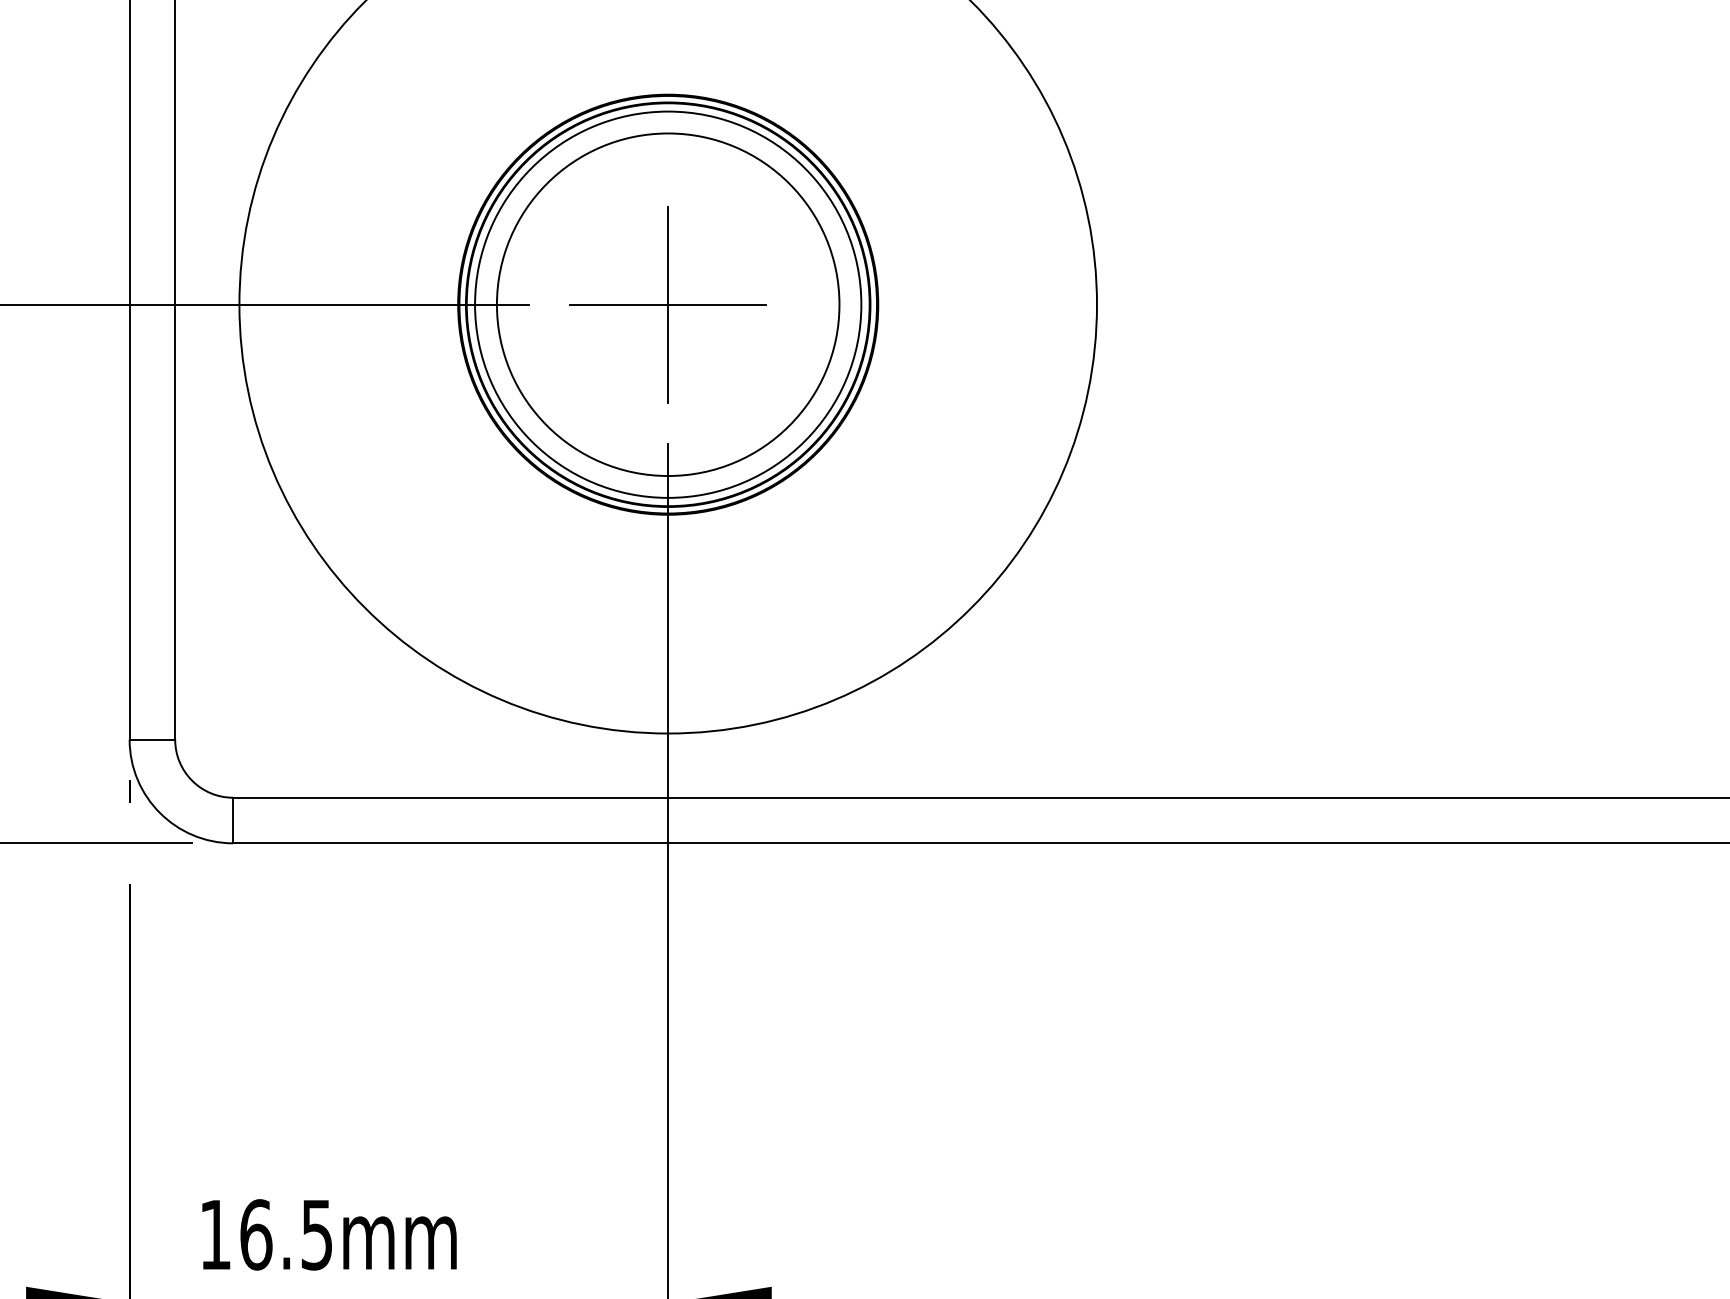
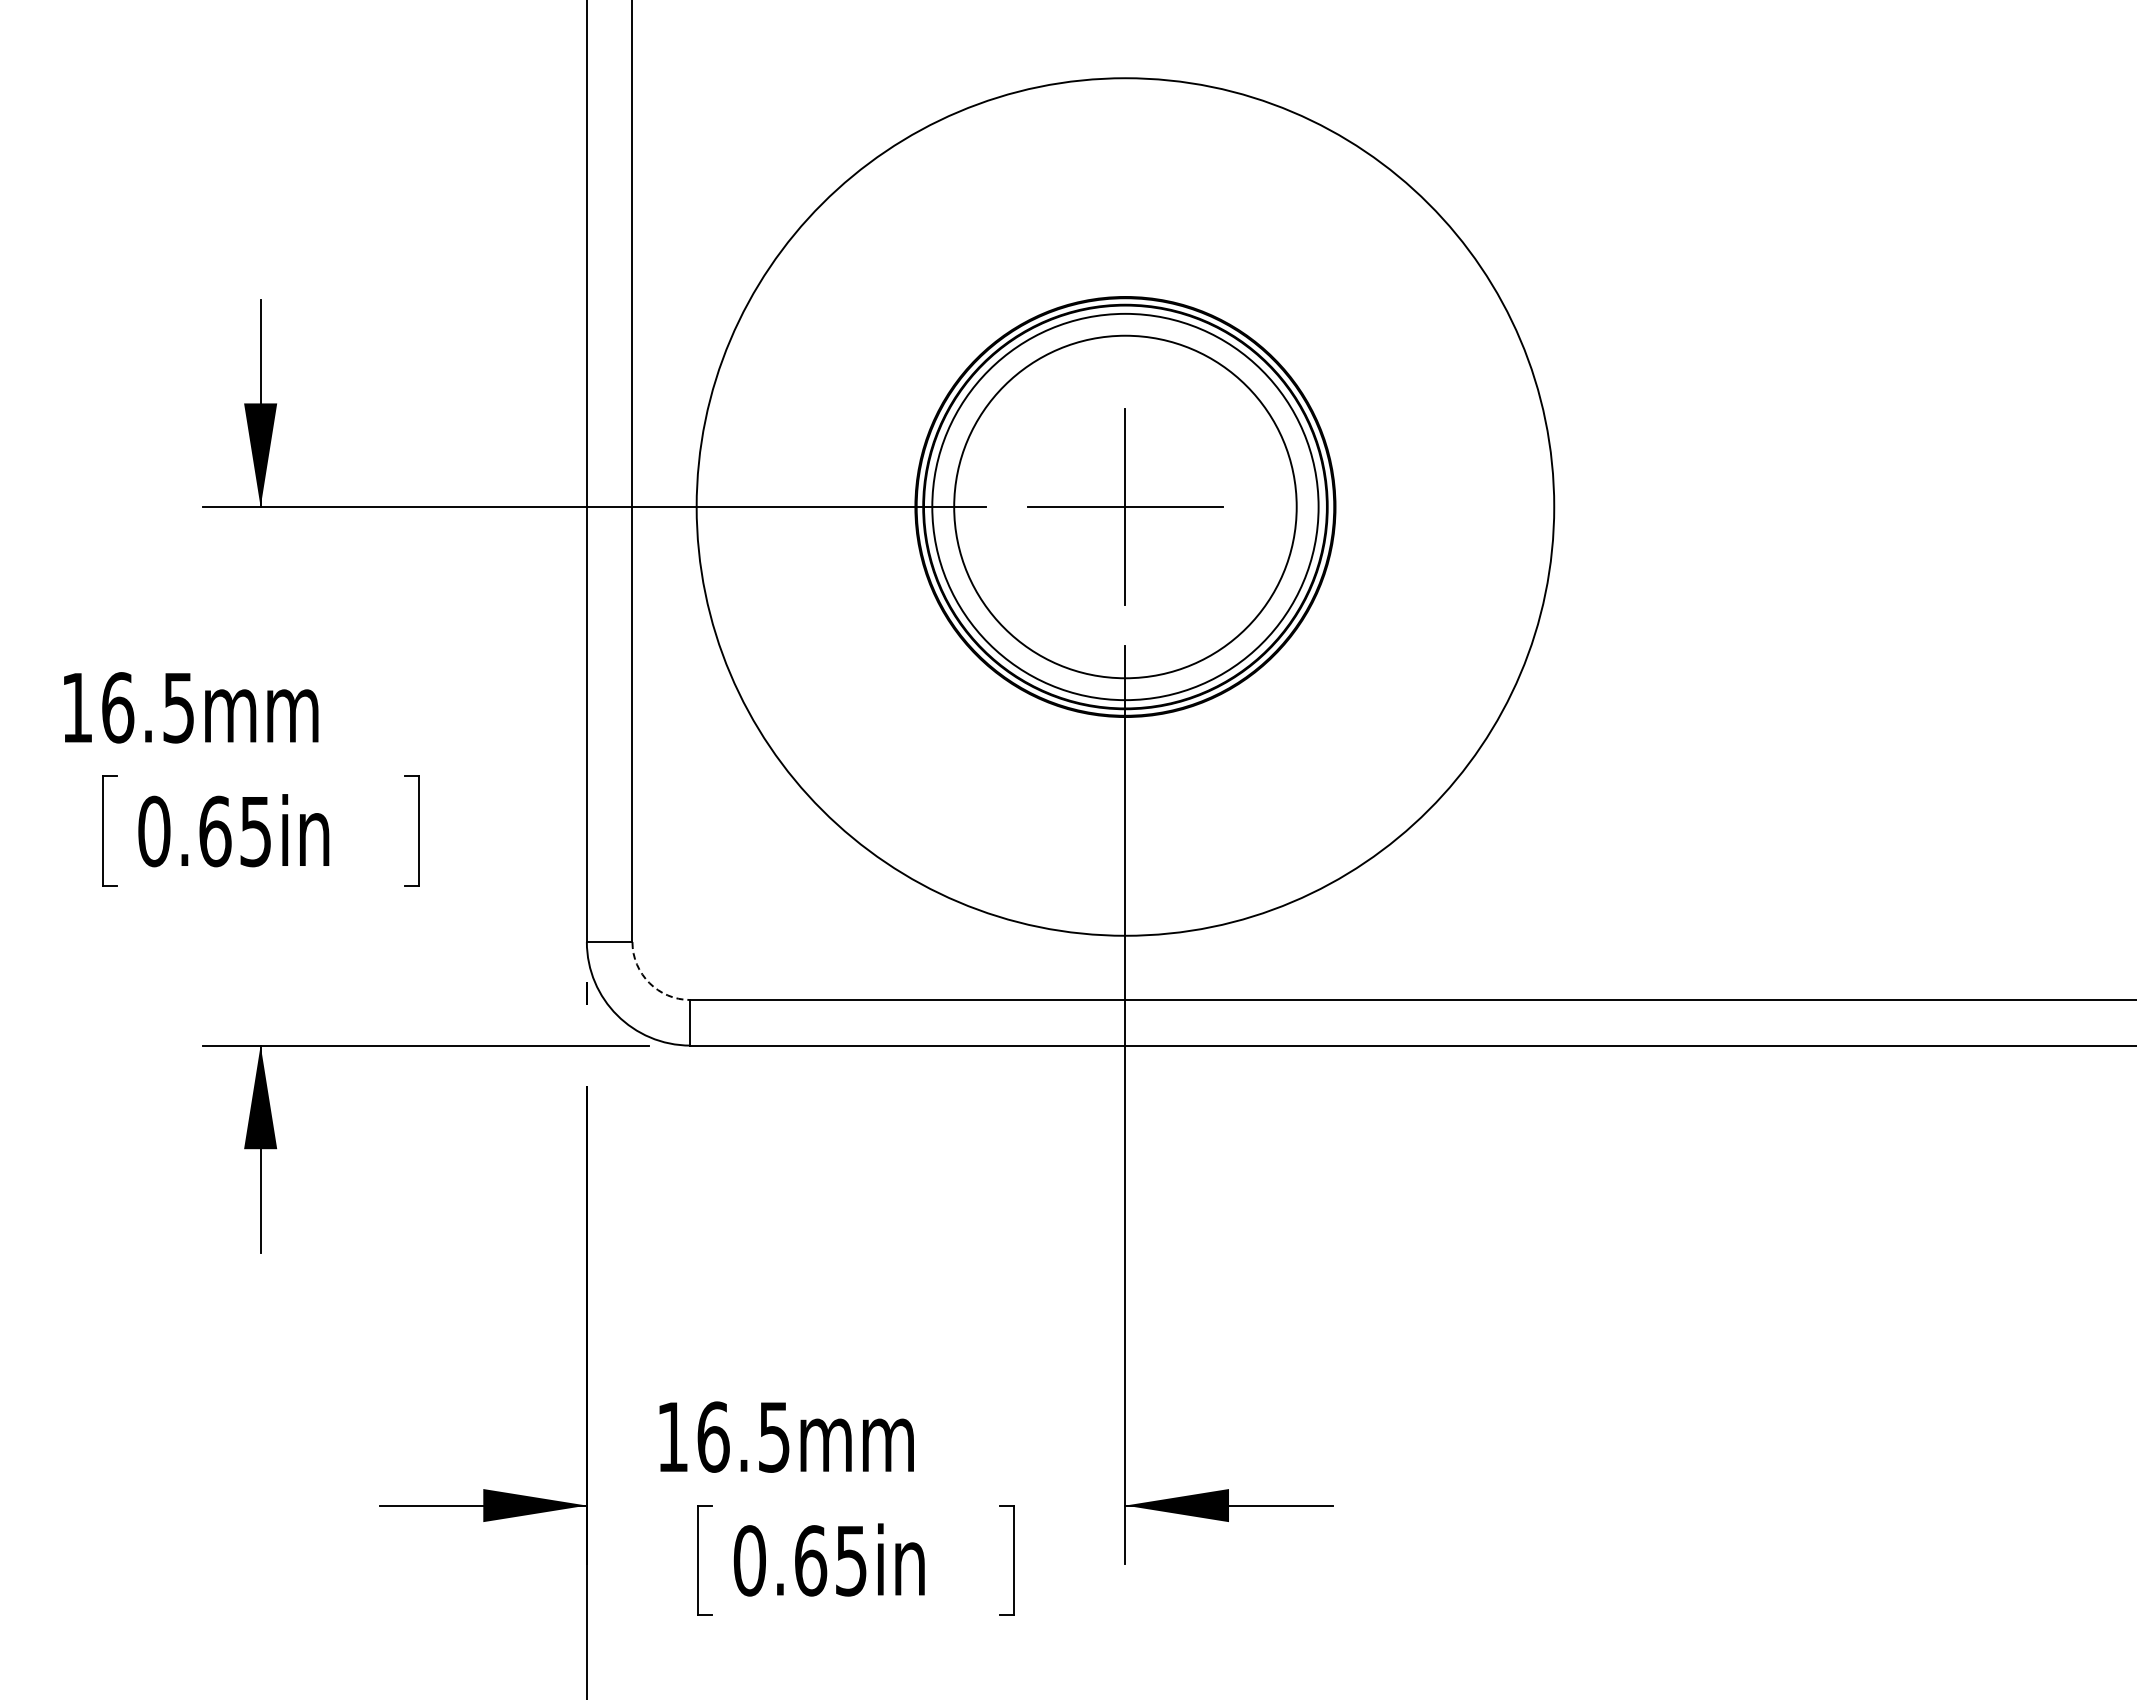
arc: (192, 781) -> (649, 983), solid -> dashed

